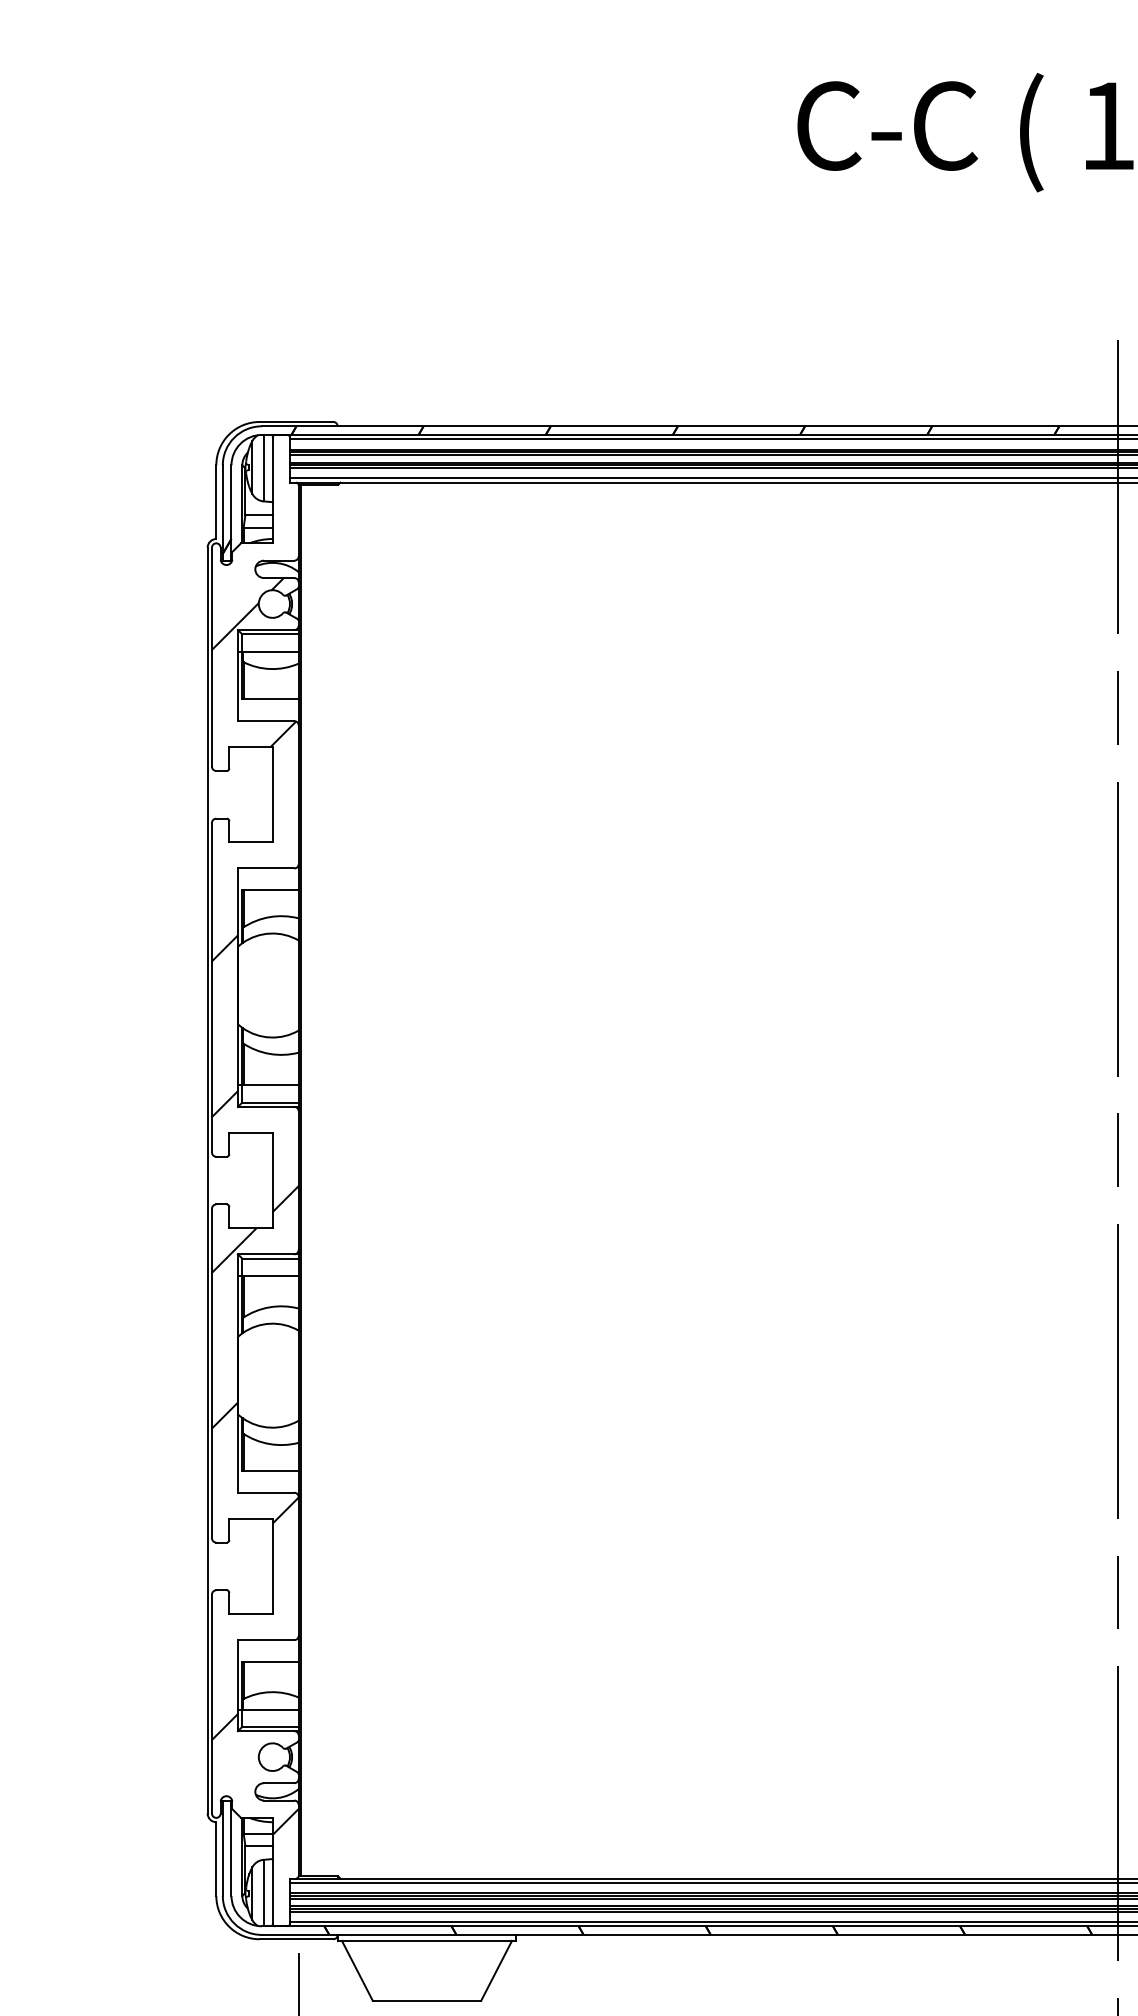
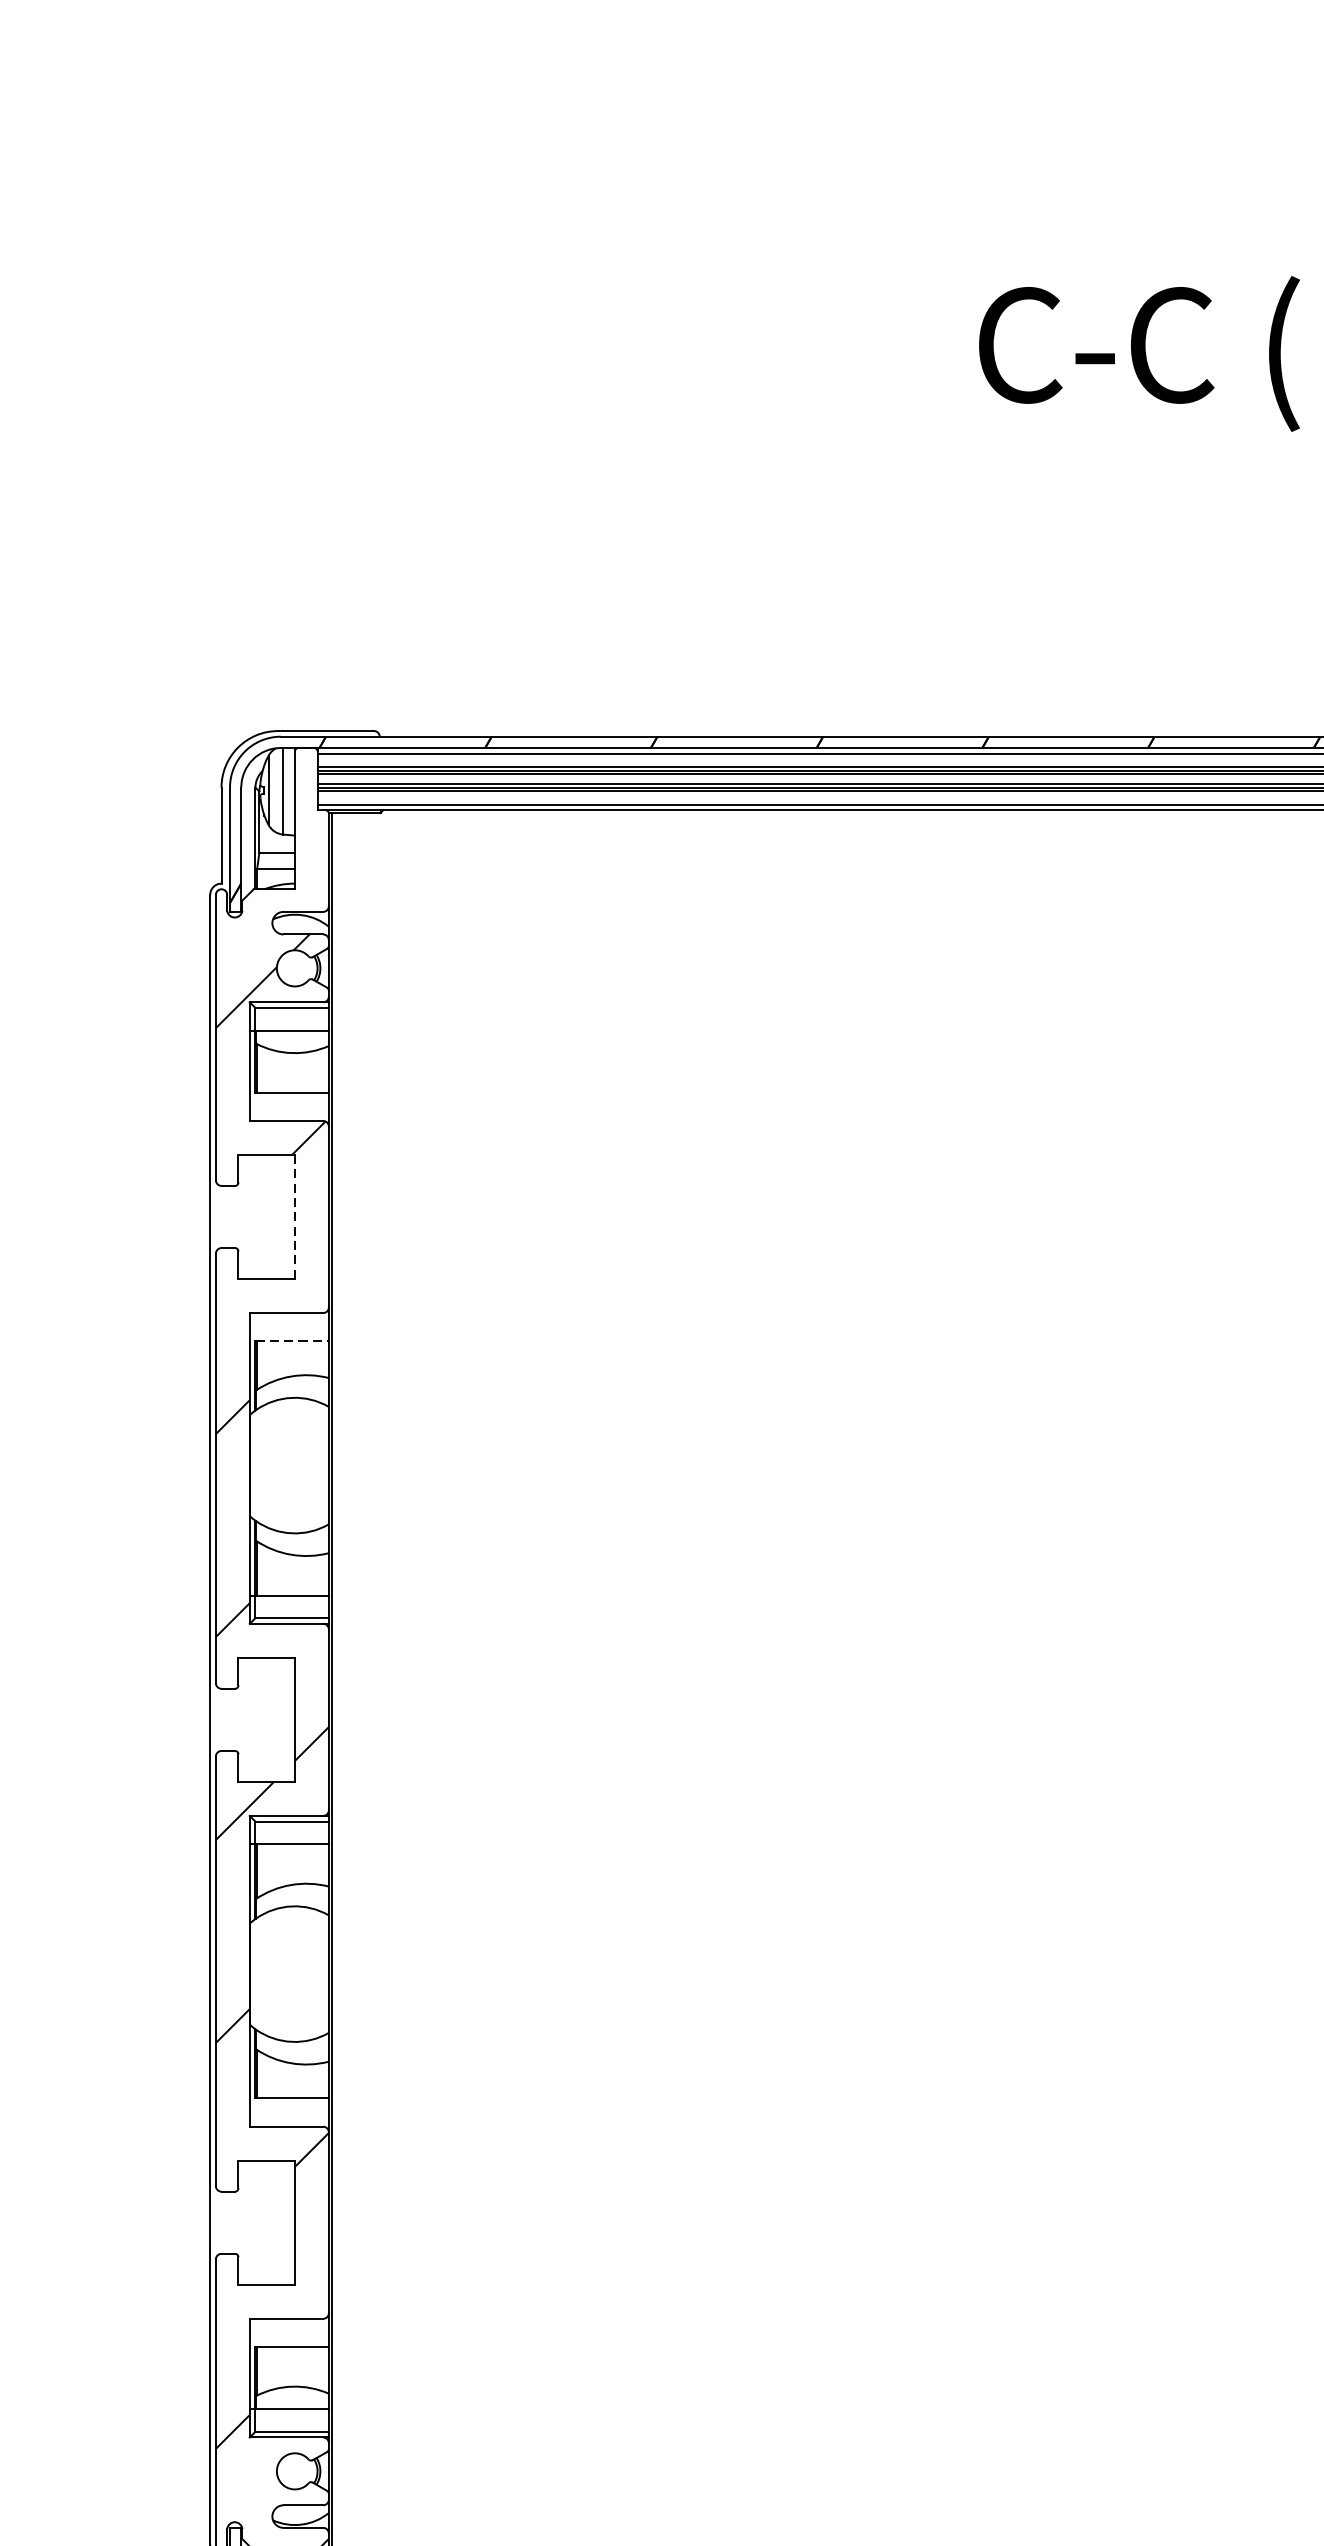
line: (272, 794) -> (294, 1216), solid -> dashed
line: (271, 890) -> (293, 1341), solid -> dashed

